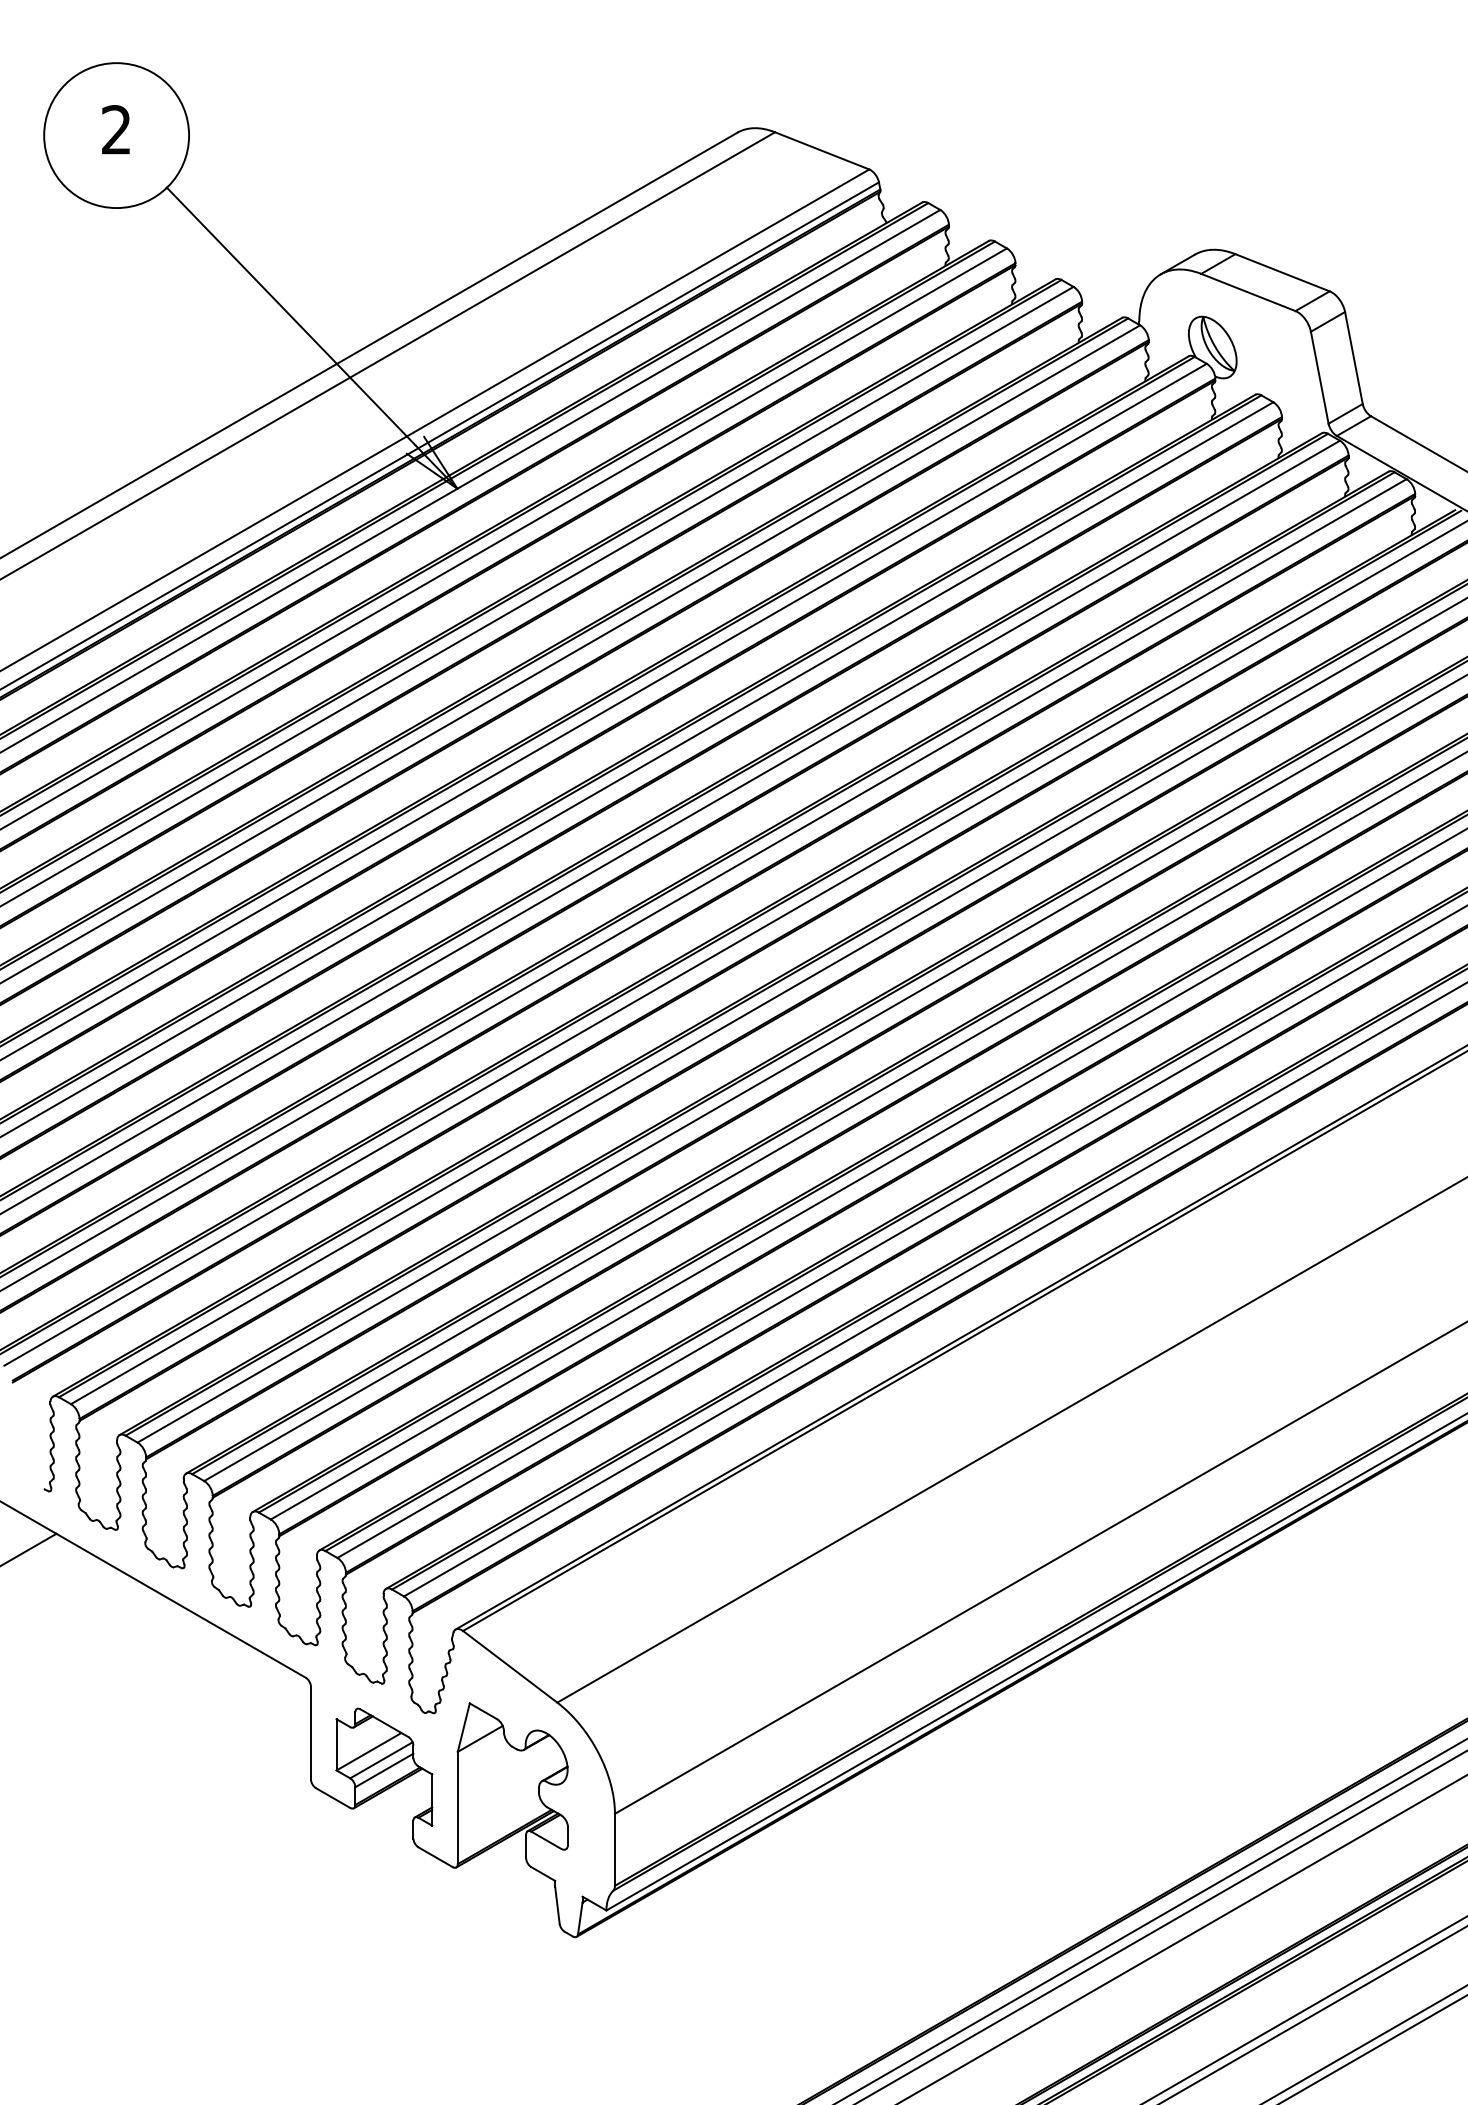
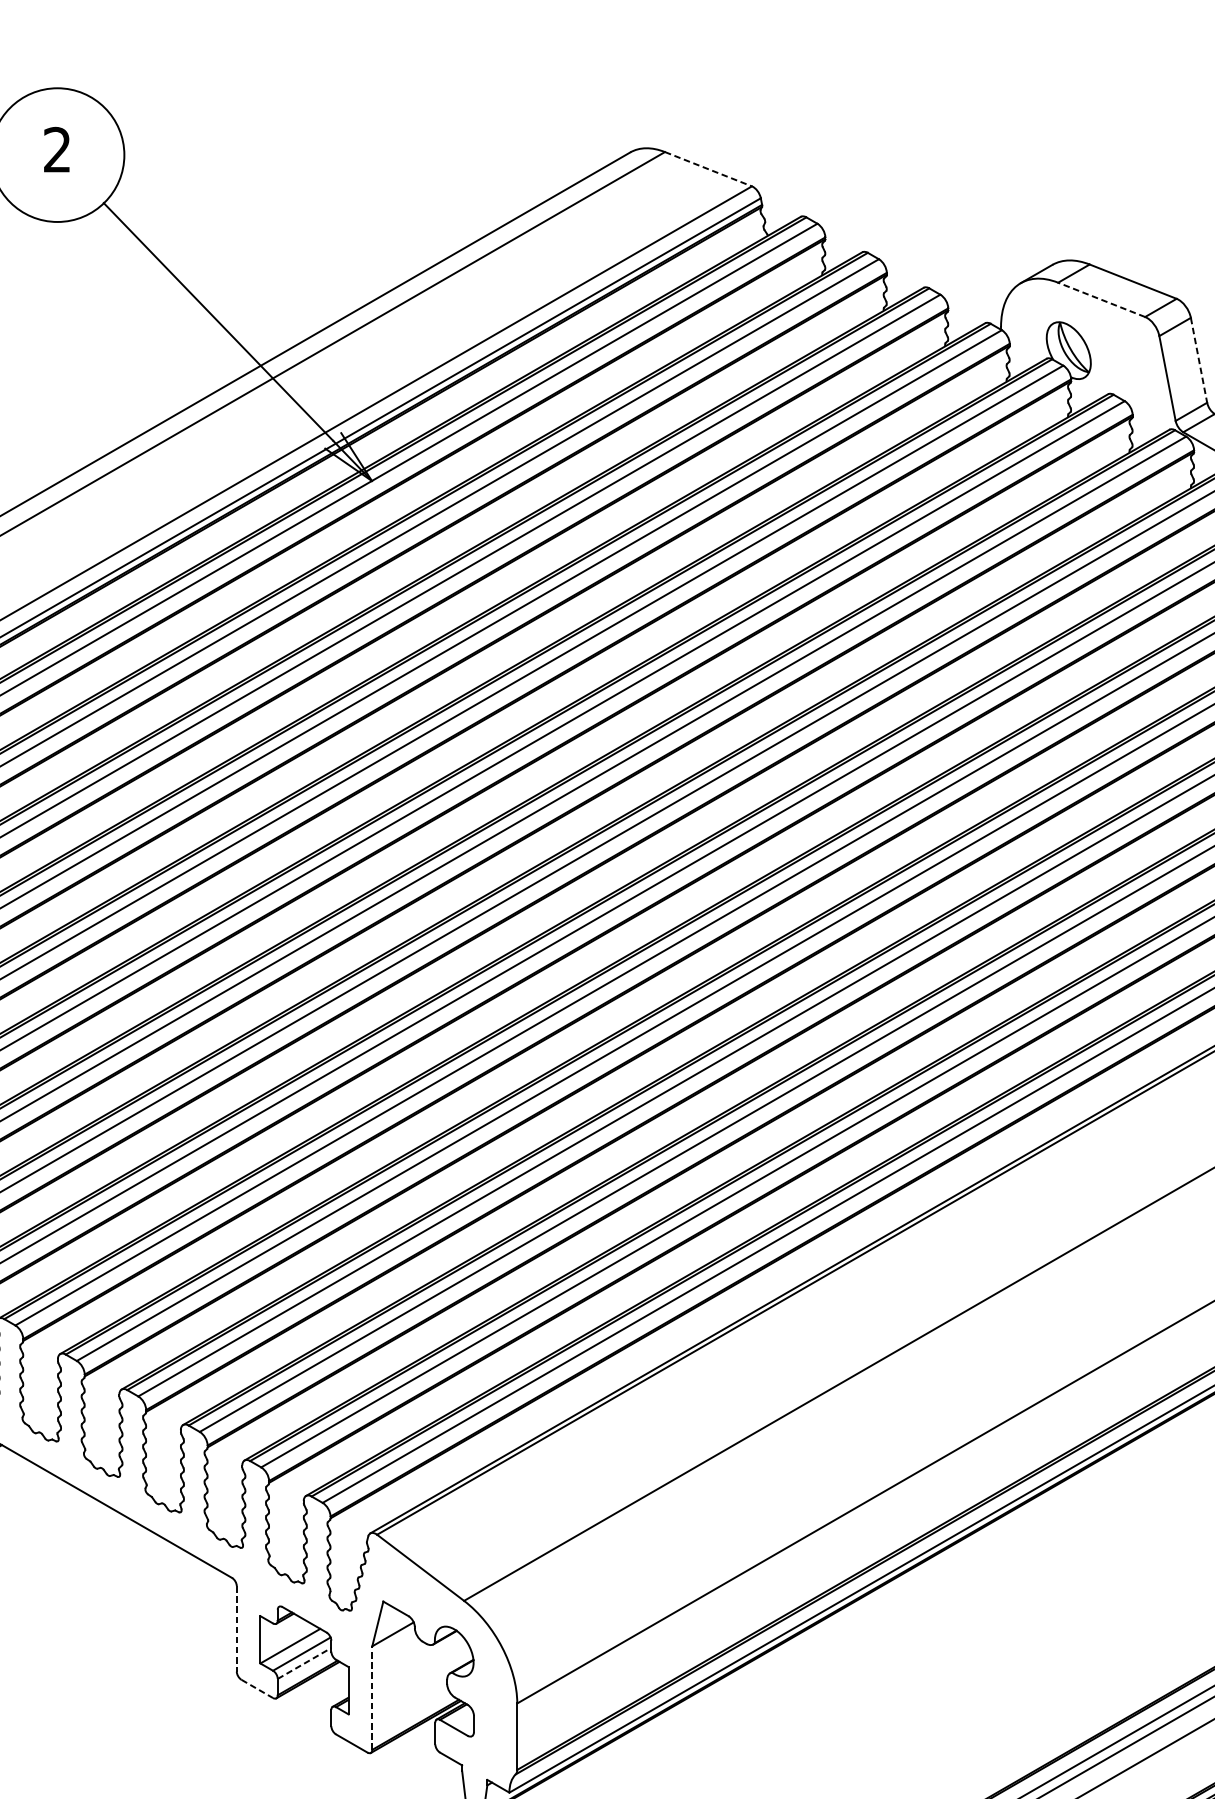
line: (822, 150) -> (708, 168), solid -> dashed
line: (1248, 292) -> (1101, 299), solid -> dashed
line: (1353, 358) -> (1198, 360), solid -> dashed
line: (310, 1733) -> (236, 1629), solid -> dashed
line: (384, 1770) -> (304, 1663), solid -> dashed
line: (333, 1798) -> (257, 1689), solid -> dashed
line: (457, 1807) -> (372, 1697), solid -> dashed

